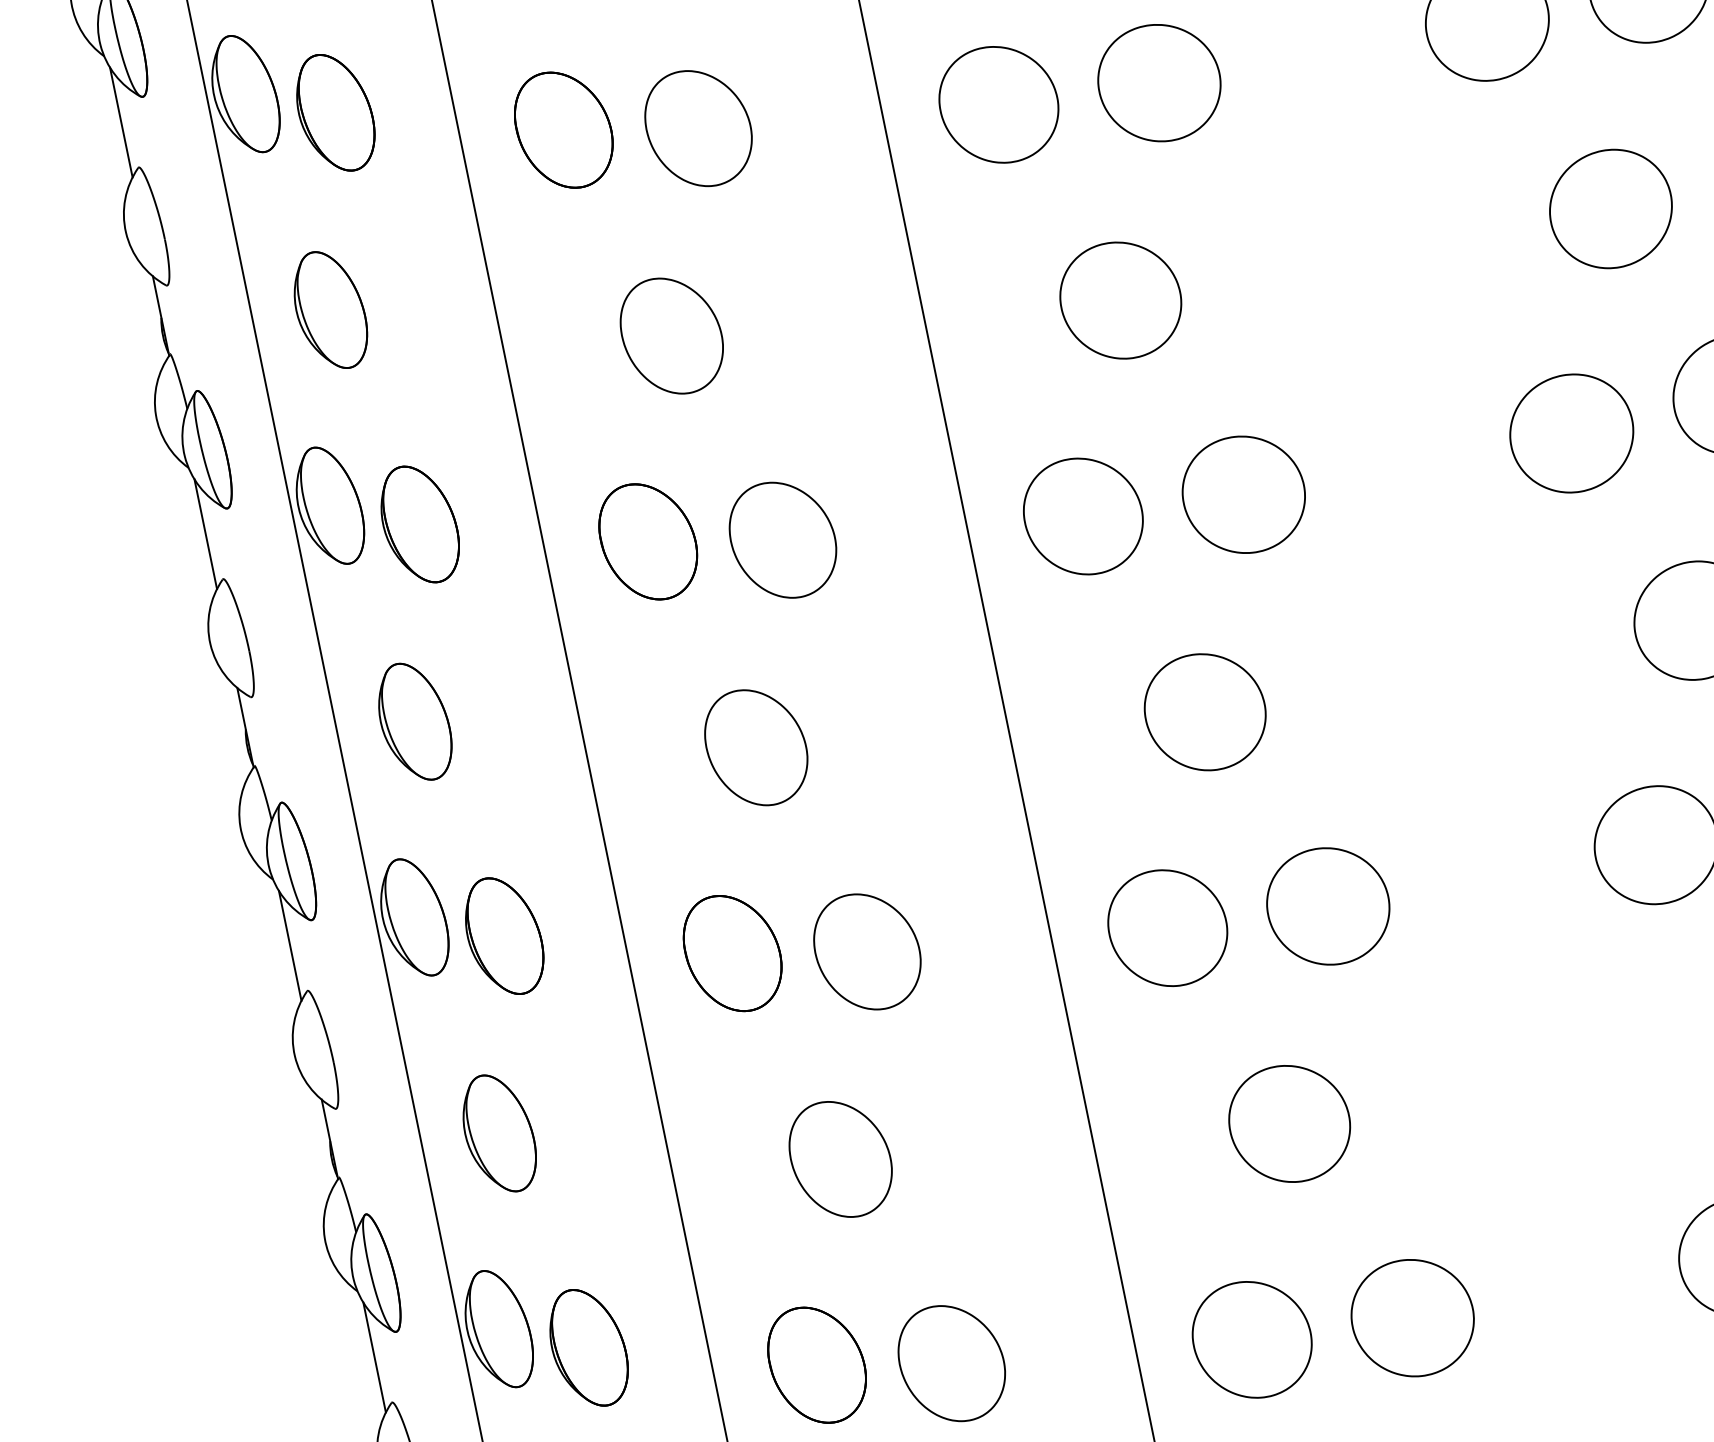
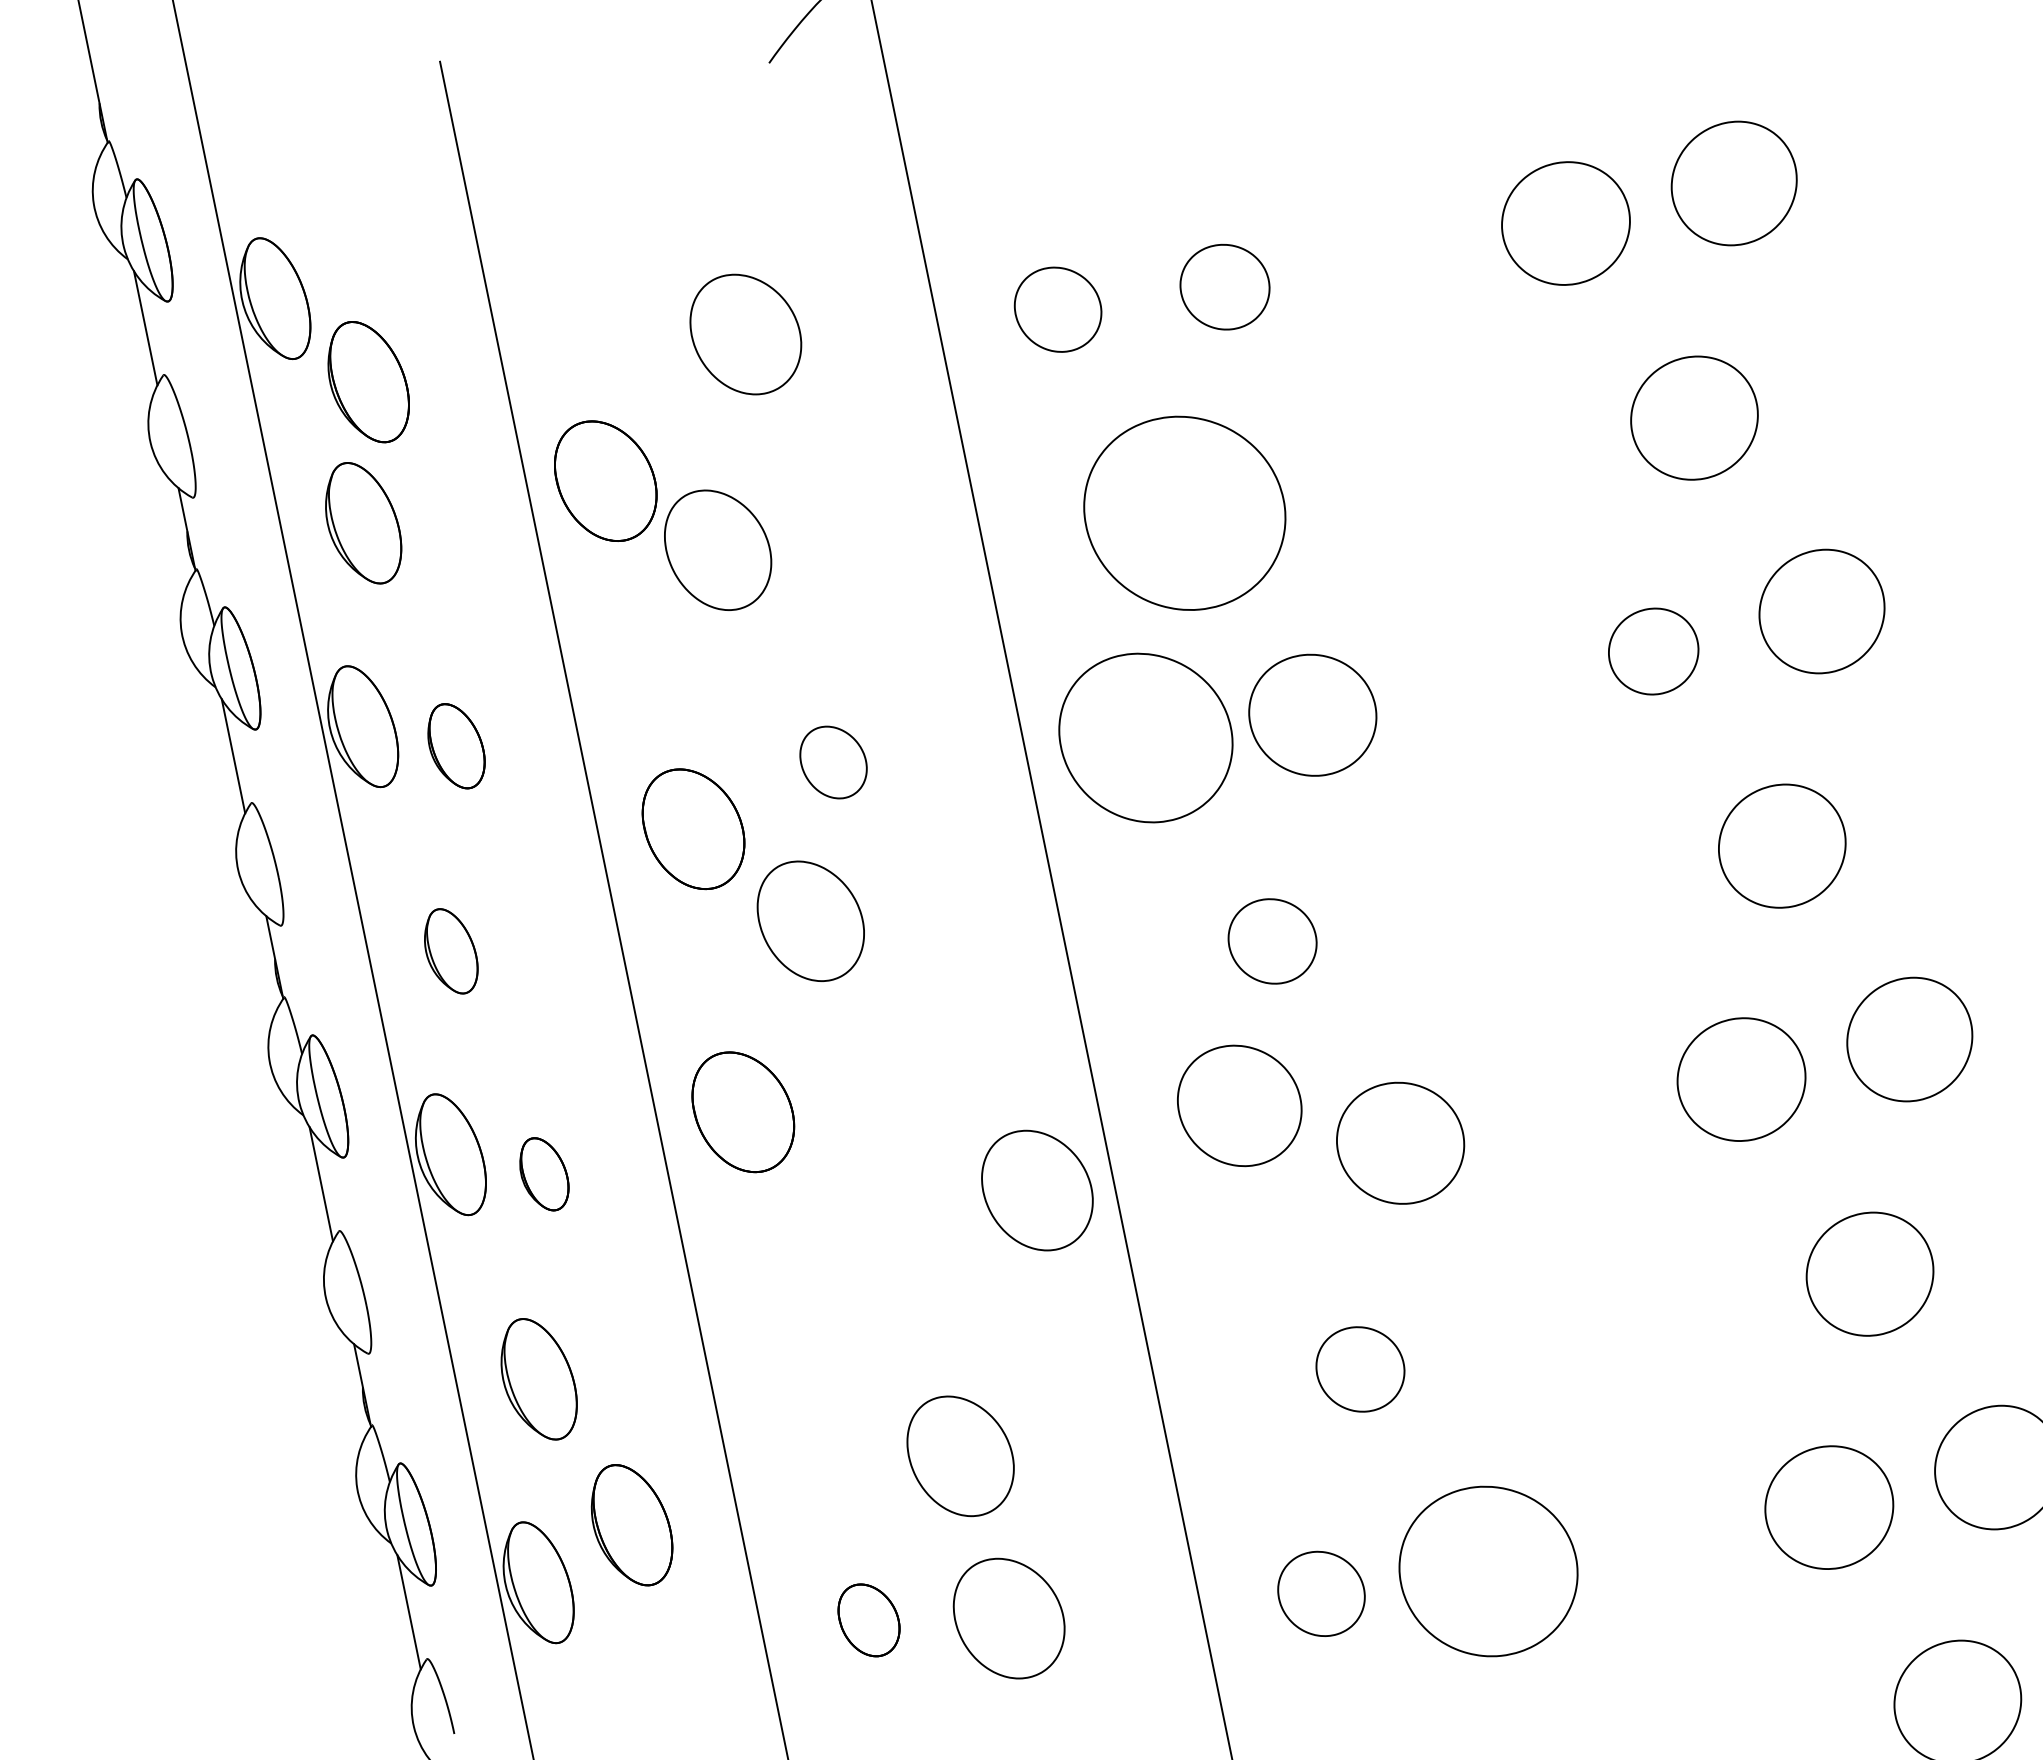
part: (1158, 82) -> (1224, 286), size x0.7
part: (998, 104) -> (1057, 309), size x0.7
part: (335, 113) -> (368, 382), moved
part: (563, 129) -> (605, 480), moved
part: (1120, 300) -> (1184, 513), size x1.6
part: (1571, 433) -> (1653, 651), size x0.7
part: (1082, 516) -> (1145, 737), size x1.4
part: (420, 524) -> (456, 746), size x0.7
part: (782, 540) -> (833, 762), size x0.6
part: (648, 542) -> (693, 829), moved
part: (1205, 712) -> (1272, 941), size x0.7
part: (414, 721) -> (450, 951), size x0.7
part: (755, 746) -> (810, 920), moved
part: (1167, 927) -> (1239, 1105), moved
part: (504, 936) -> (544, 1174), size x0.6
part: (867, 951) -> (1037, 1190), moved
part: (732, 953) -> (743, 1112), moved
part: (1289, 1124) -> (1360, 1369), size x0.7
part: (840, 1159) -> (960, 1456), moved
part: (1411, 1317) -> (1487, 1570), size x1.4
part: (1252, 1339) -> (1321, 1593), size x0.7
part: (588, 1348) -> (631, 1525), moved
part: (816, 1365) -> (868, 1620), size x0.6

